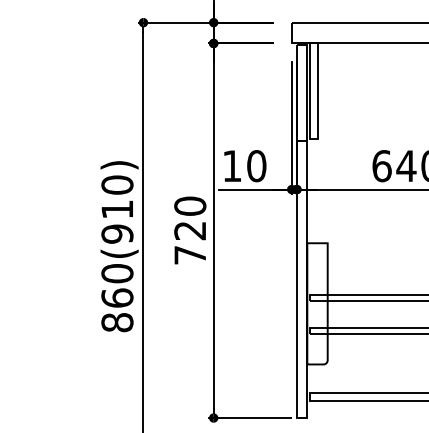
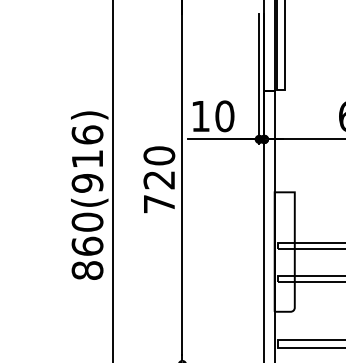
text: (117, 184) -> (87, 134), 860(910) -> 860(916)

